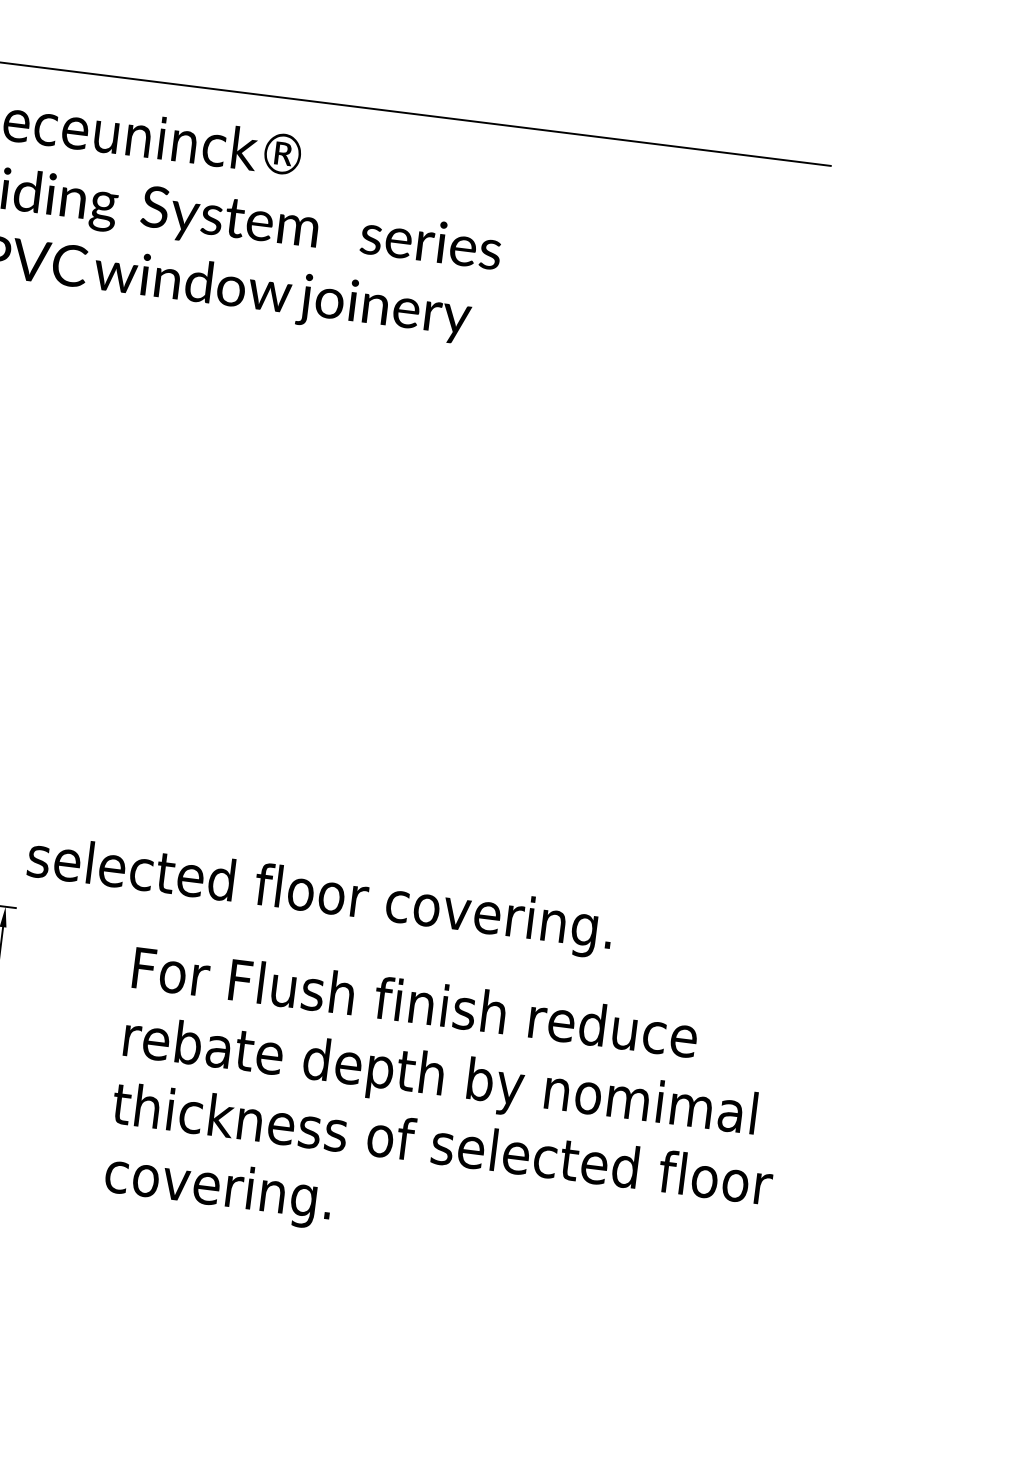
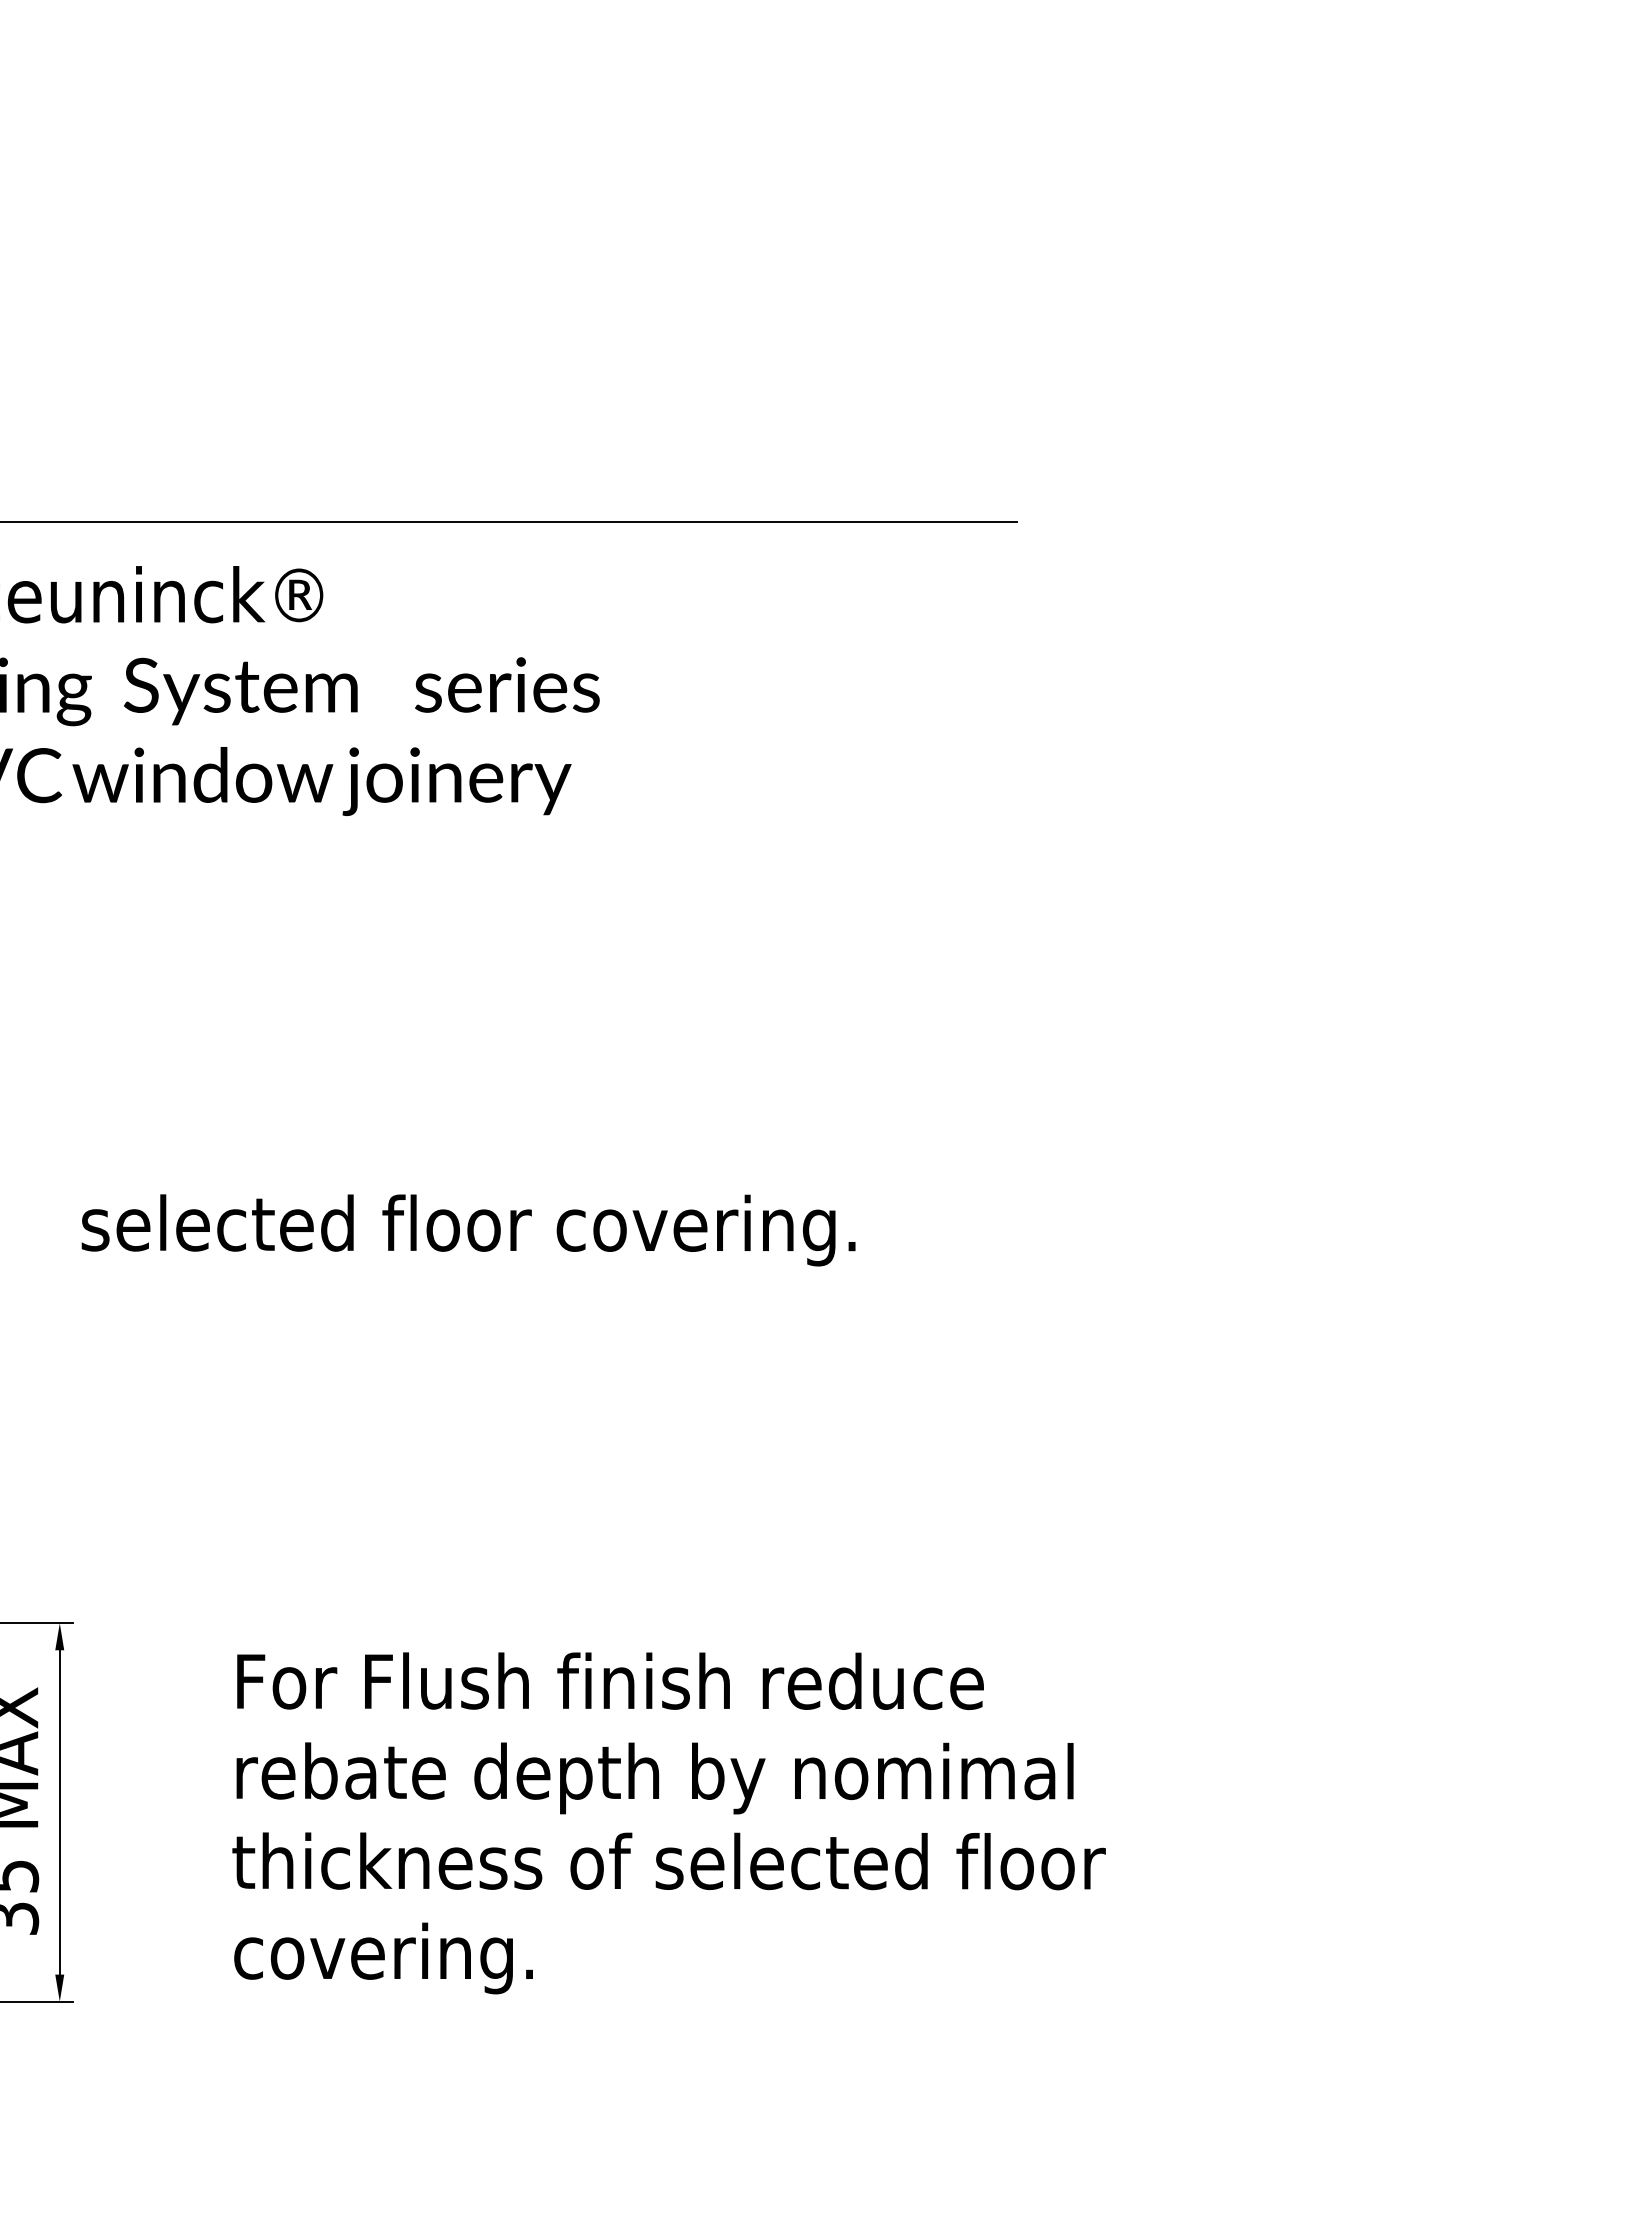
text: (319, 897) -> (468, 1230), moved

